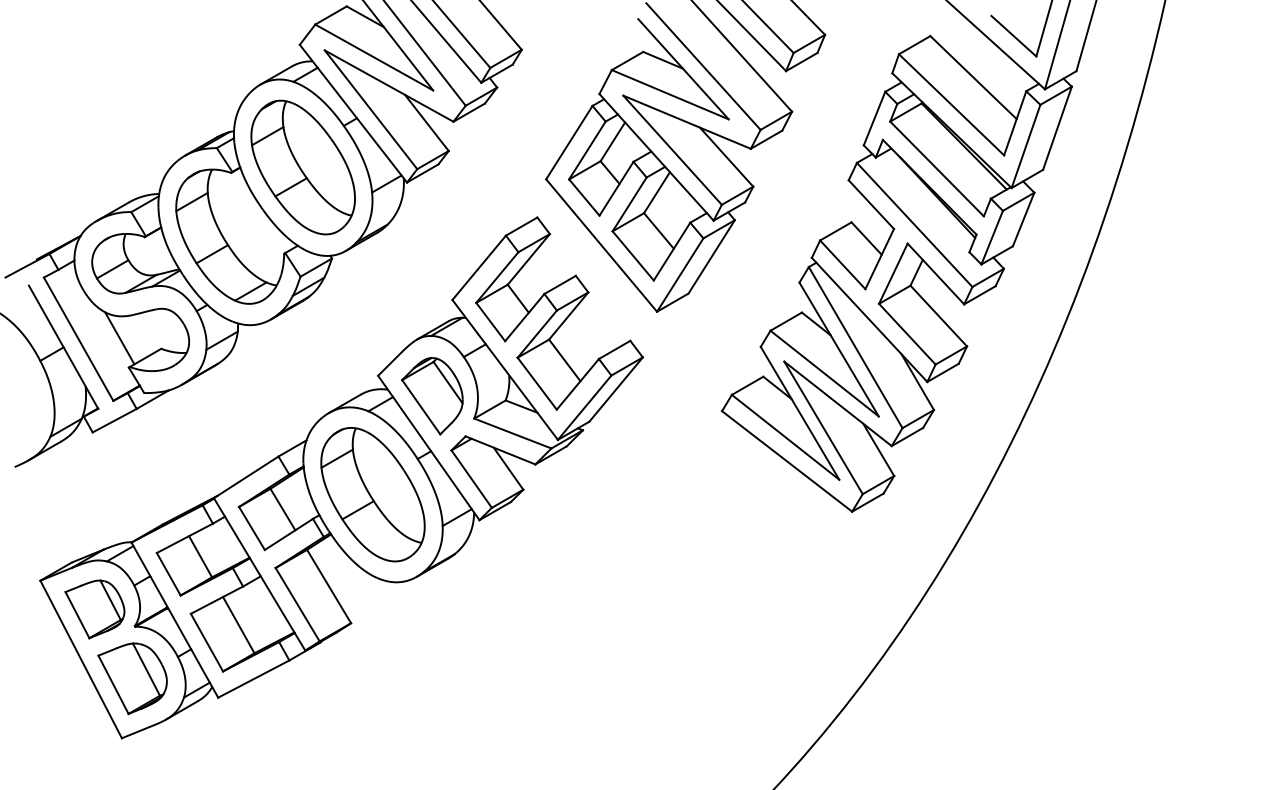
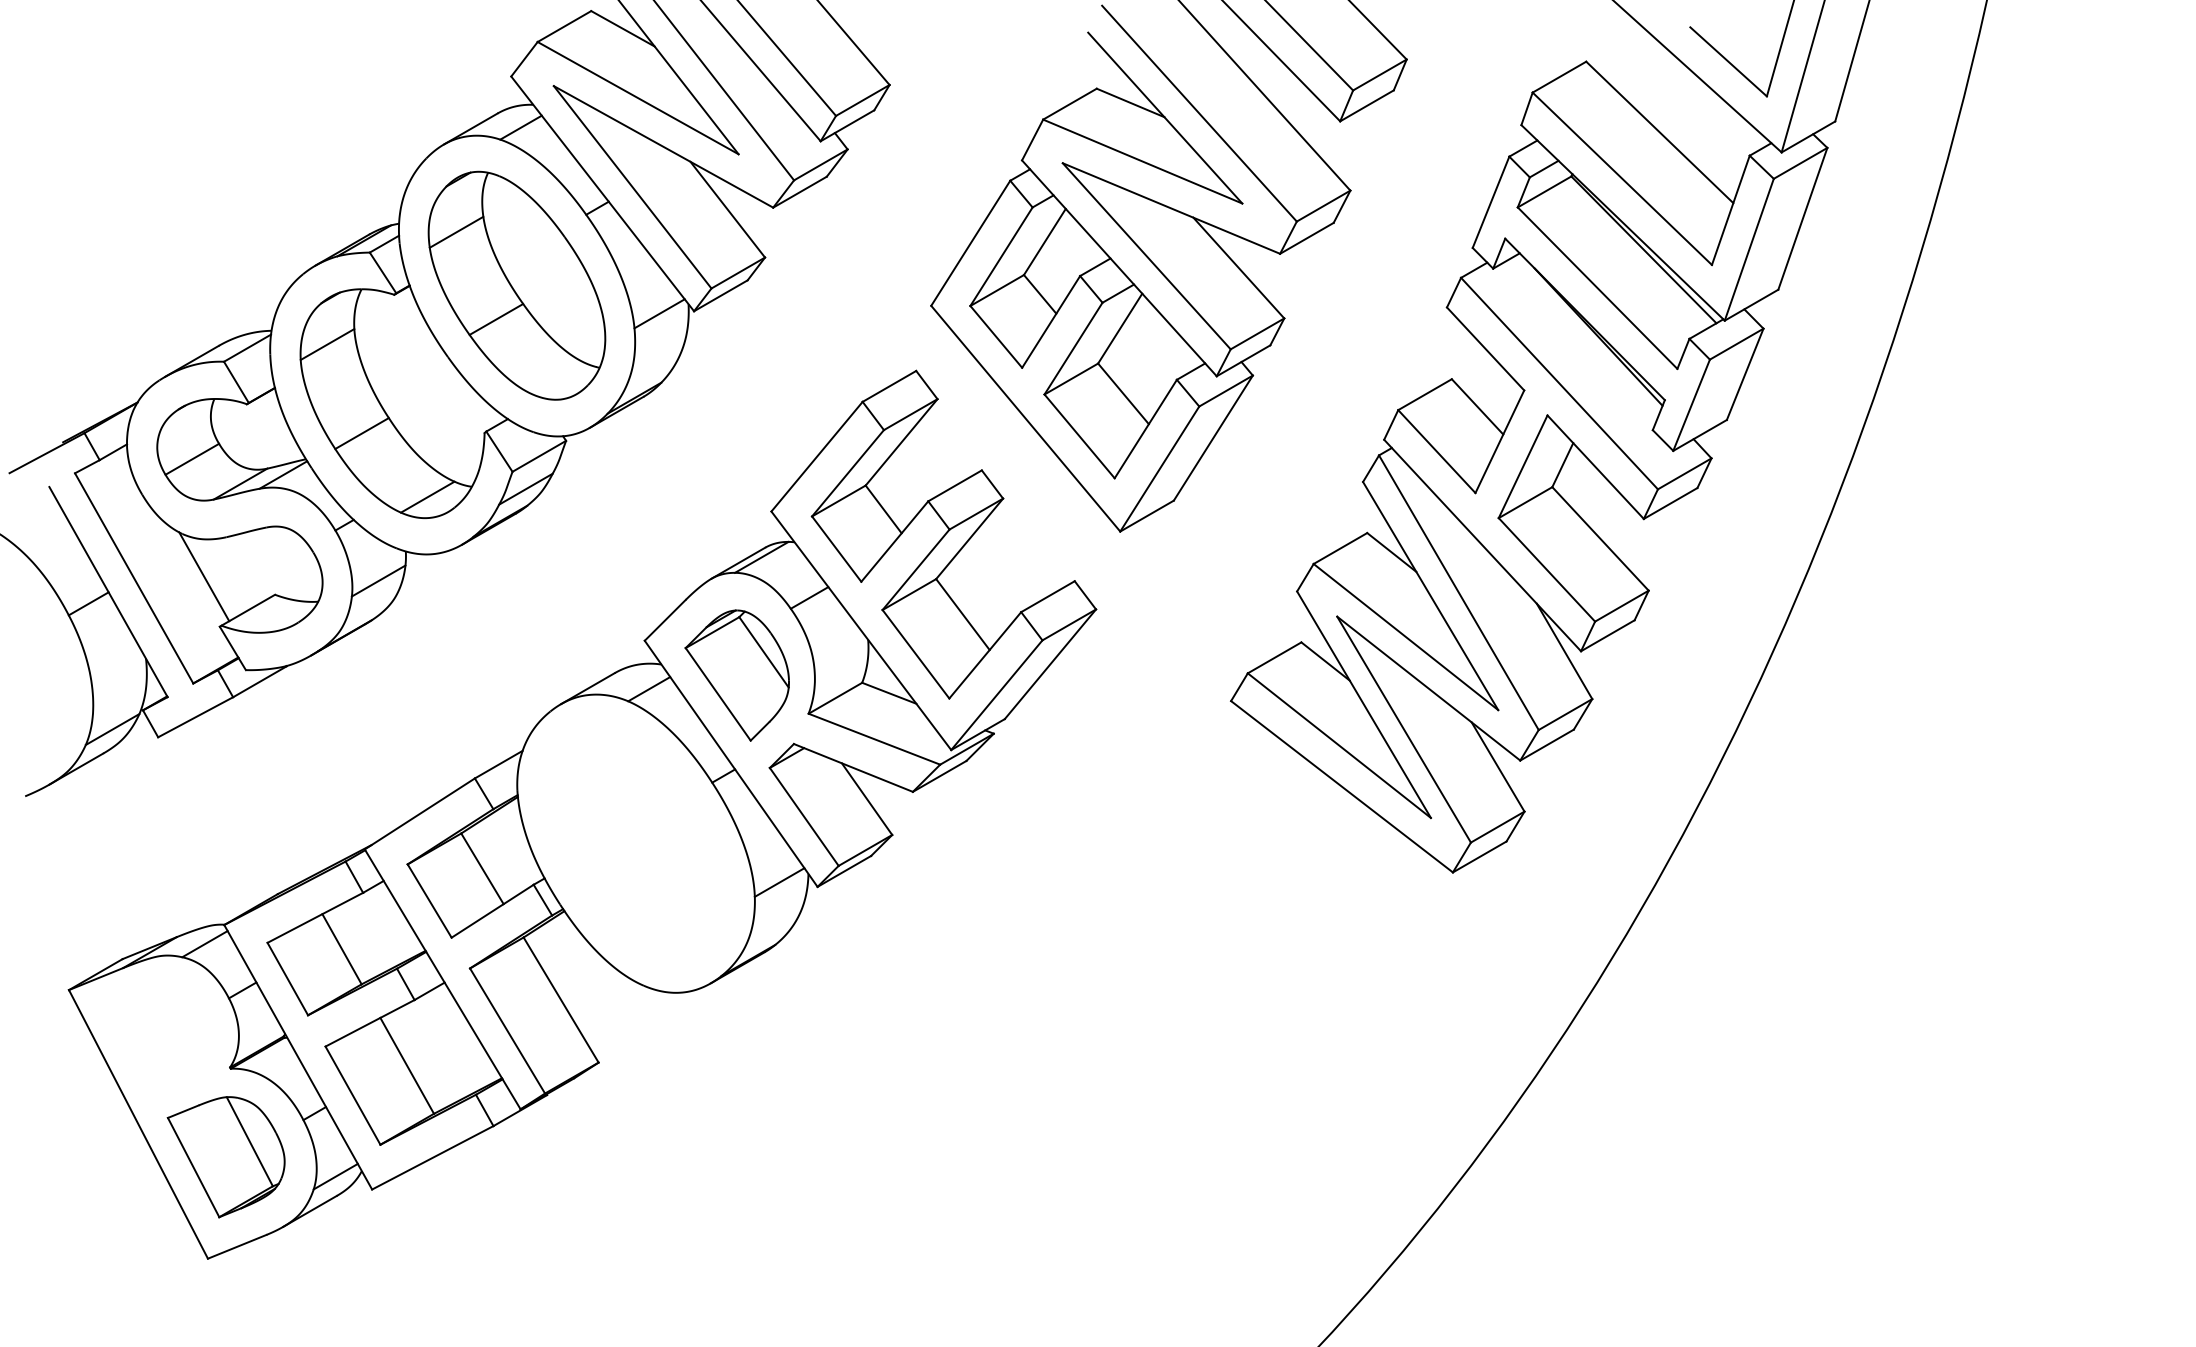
part: (372, 494) -> (635, 843), removed
part: (94, 609) -> (161, 1039), removed

